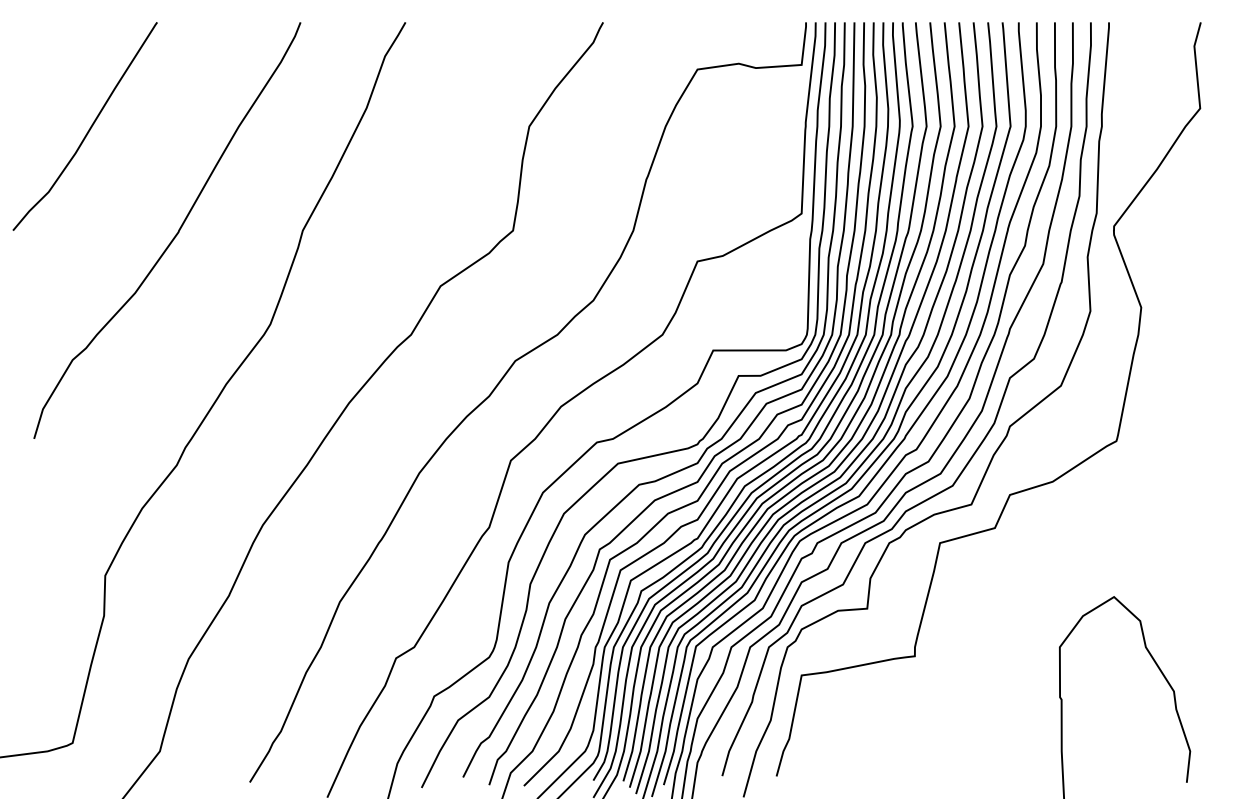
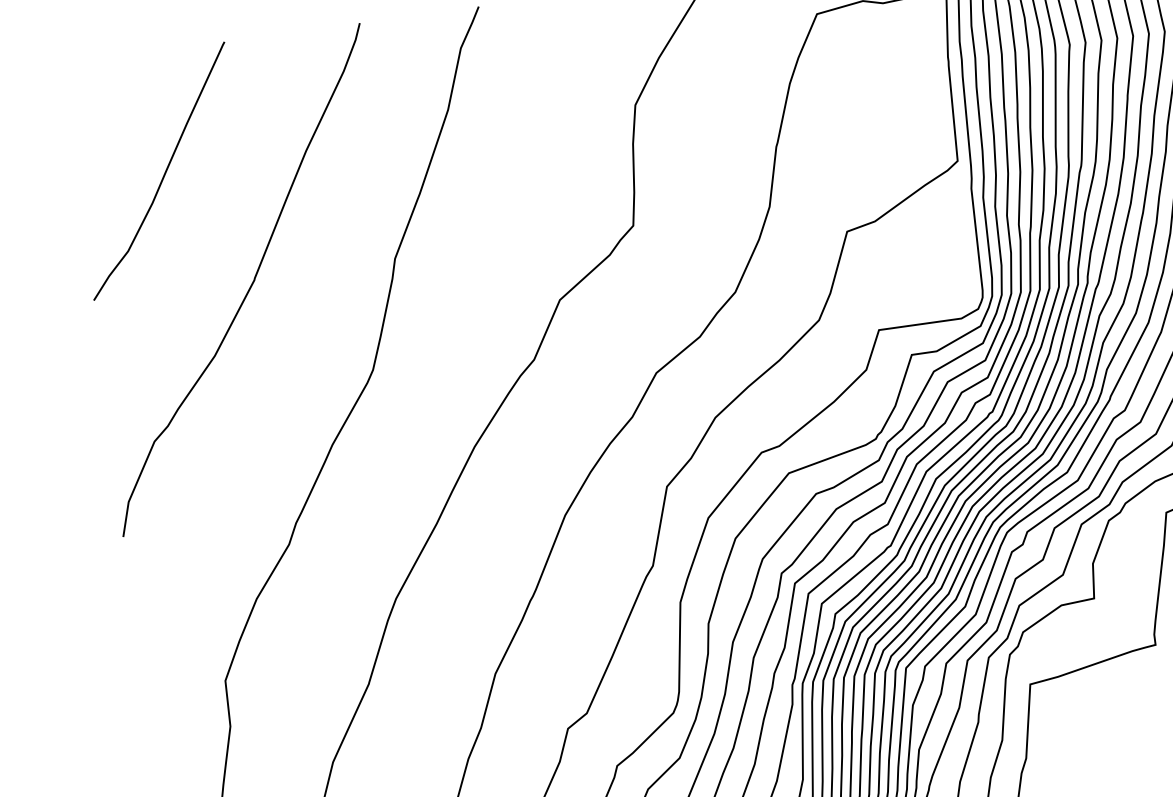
curve: (88, 129) -> (163, 174), moved

